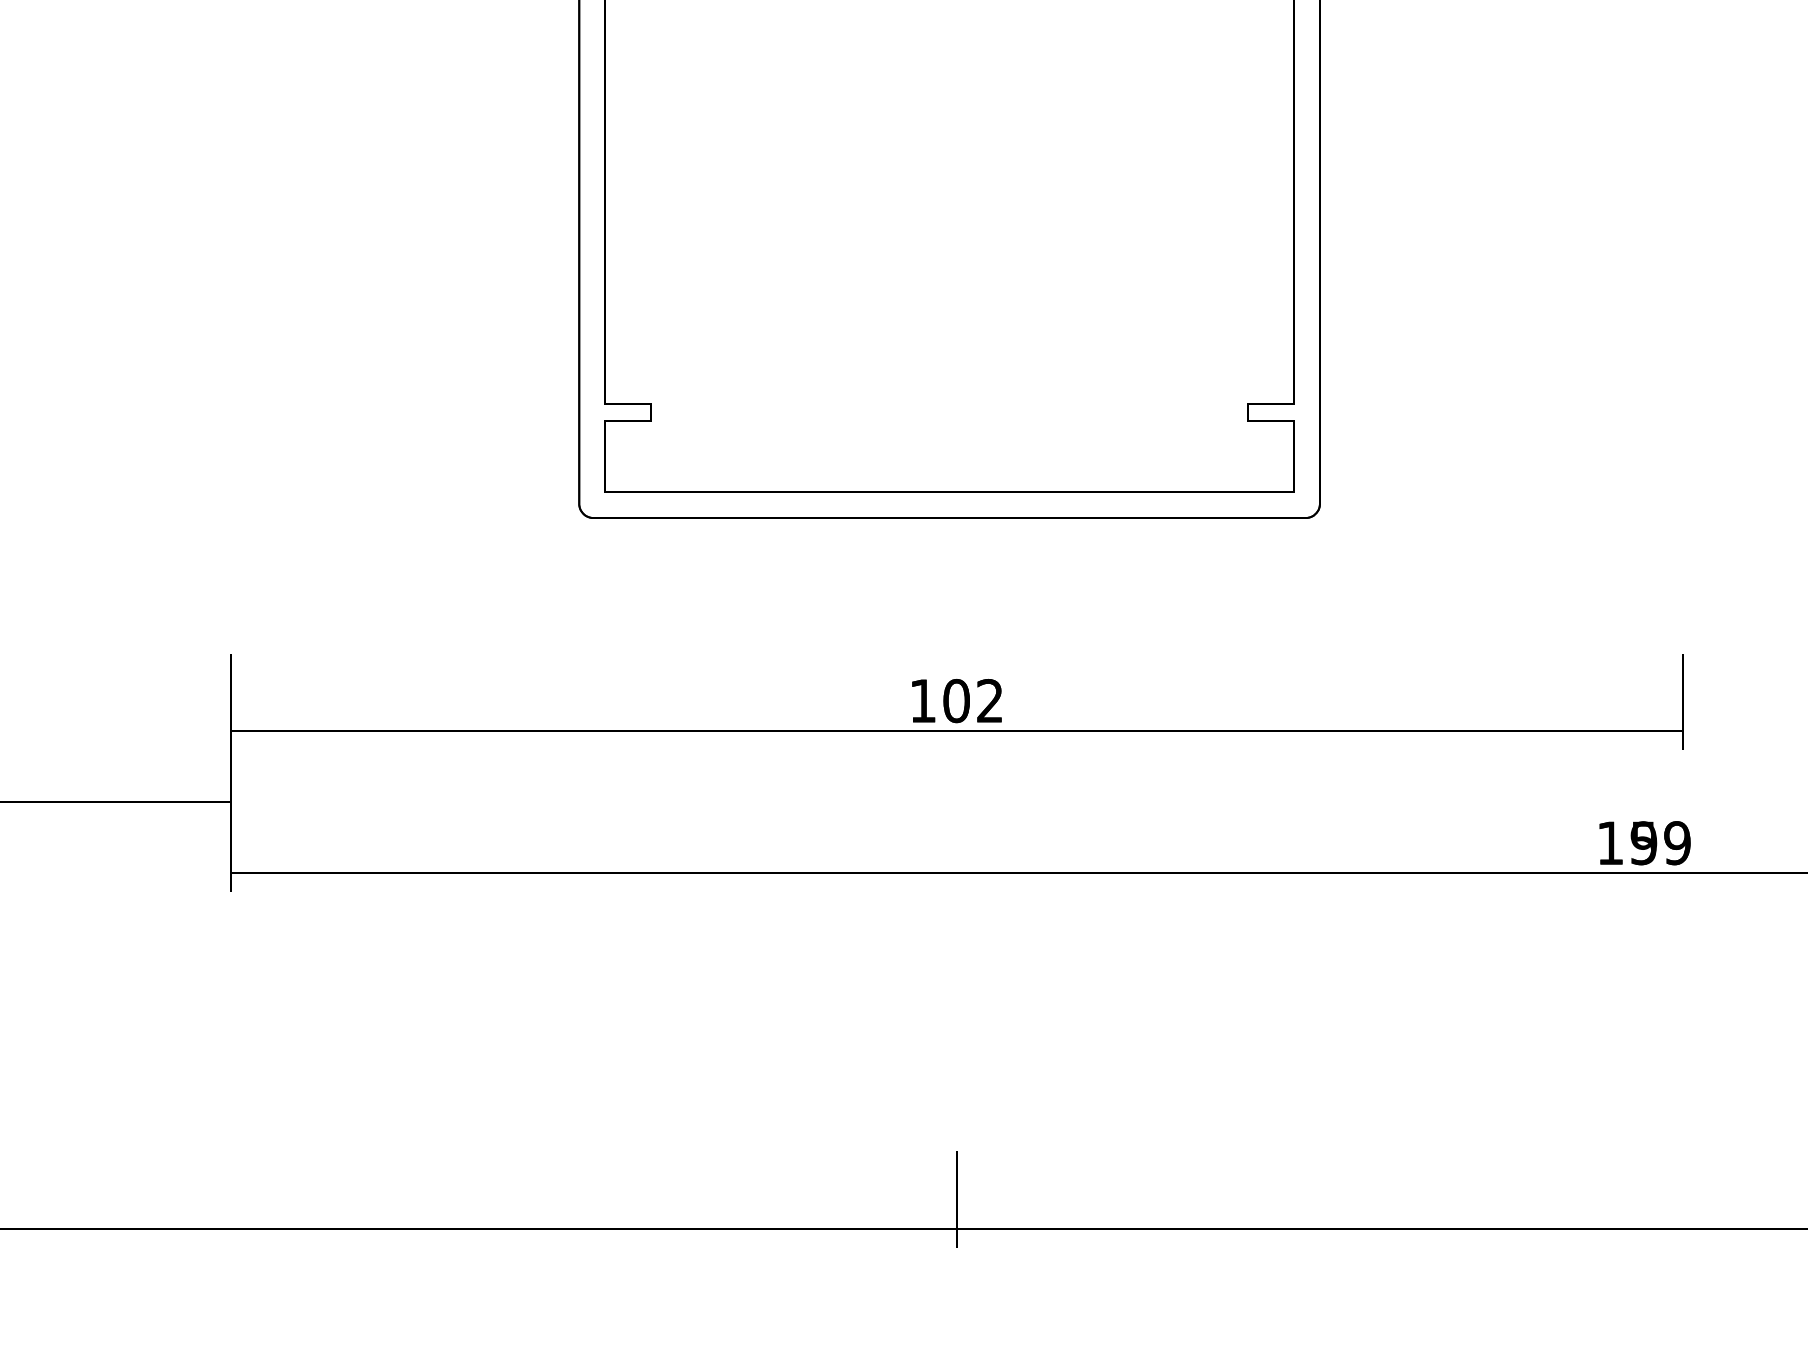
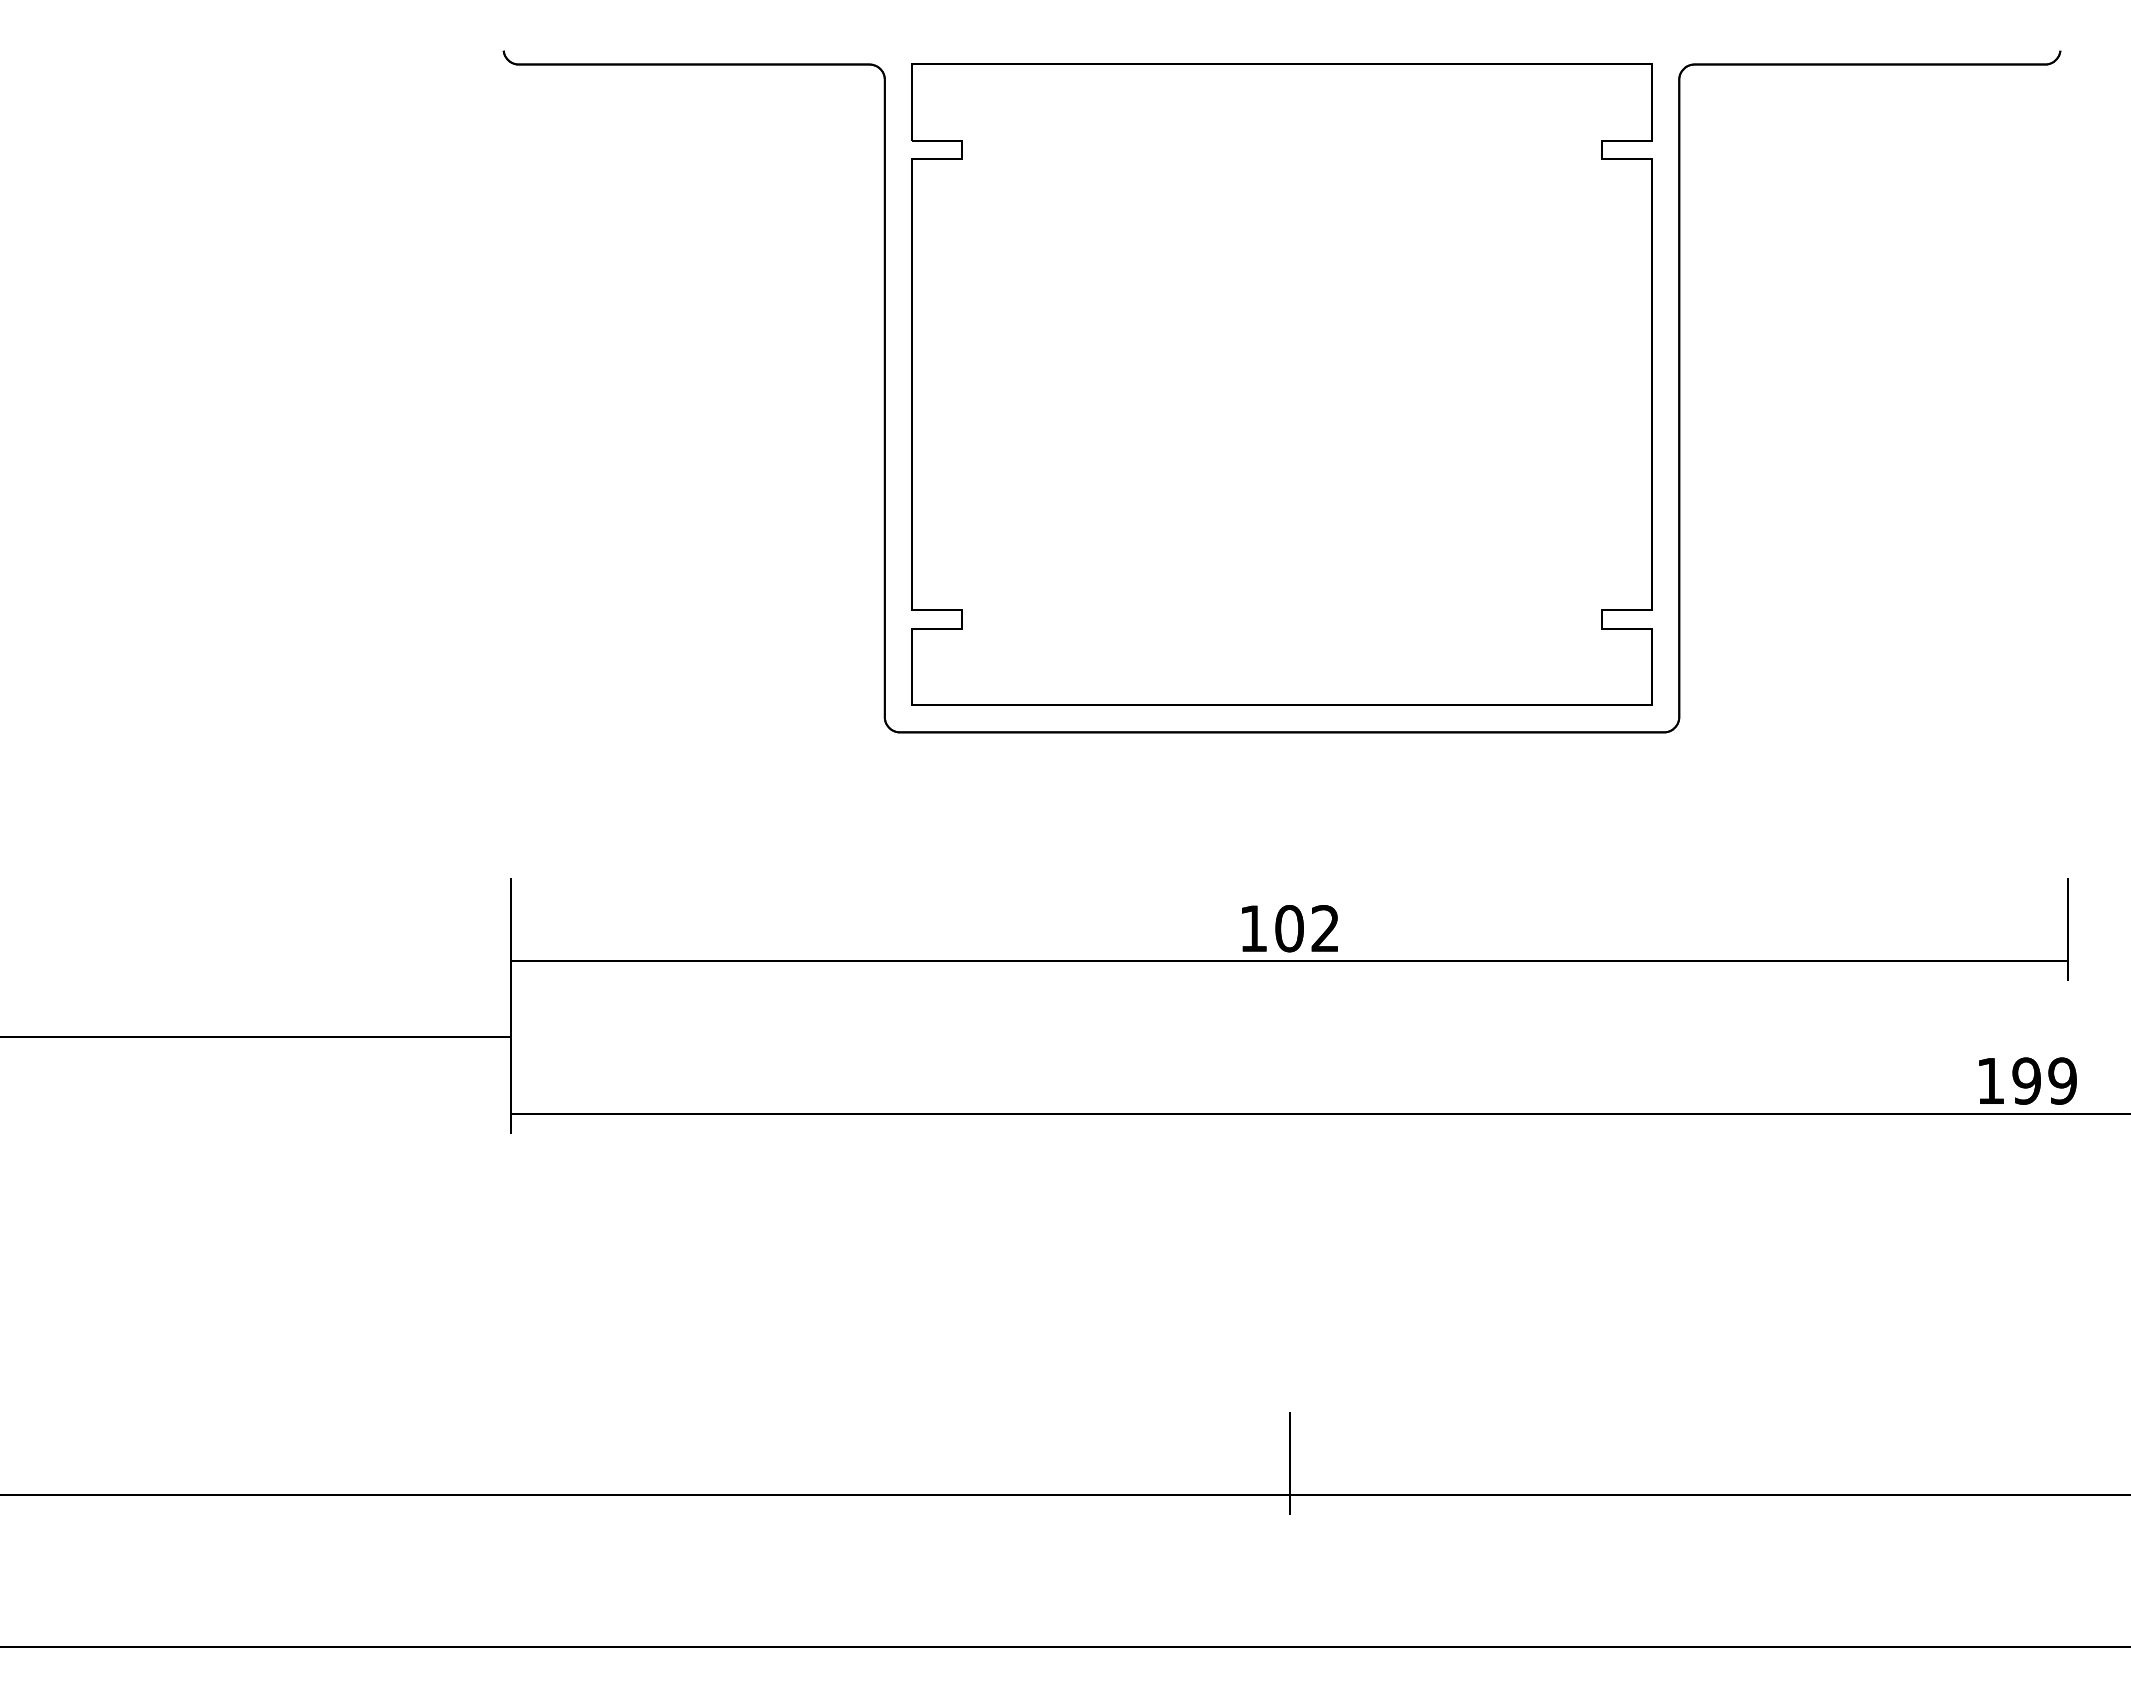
text: (1643, 842) -> (2026, 1080), 159 -> 199

